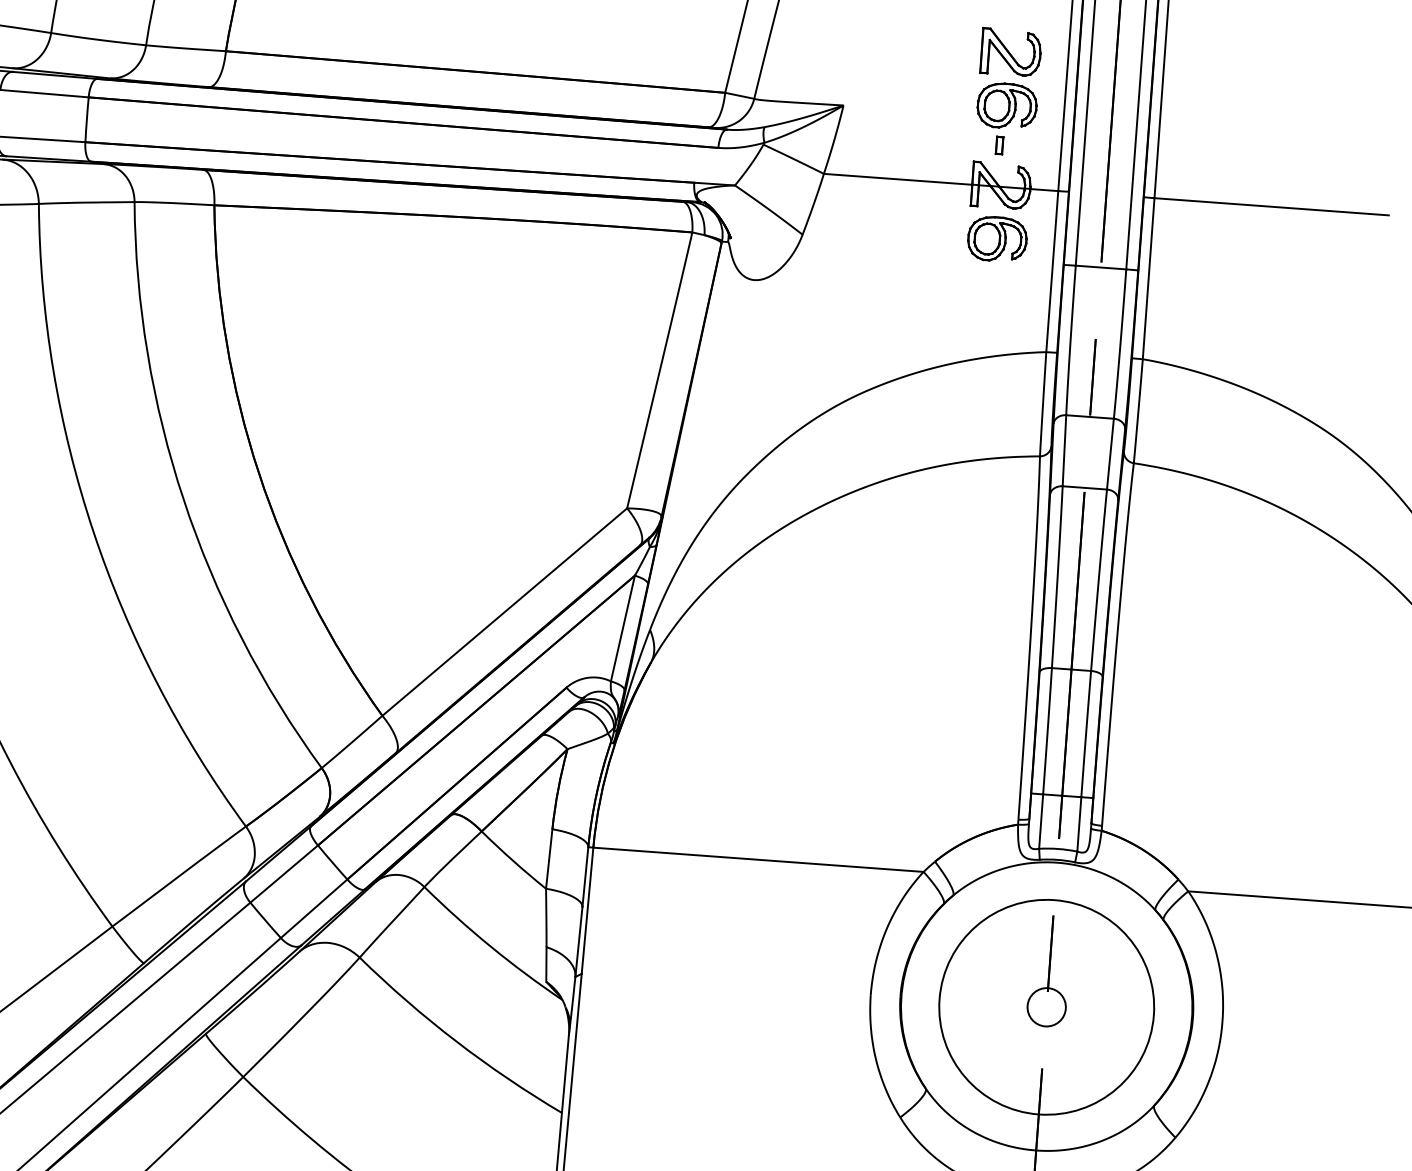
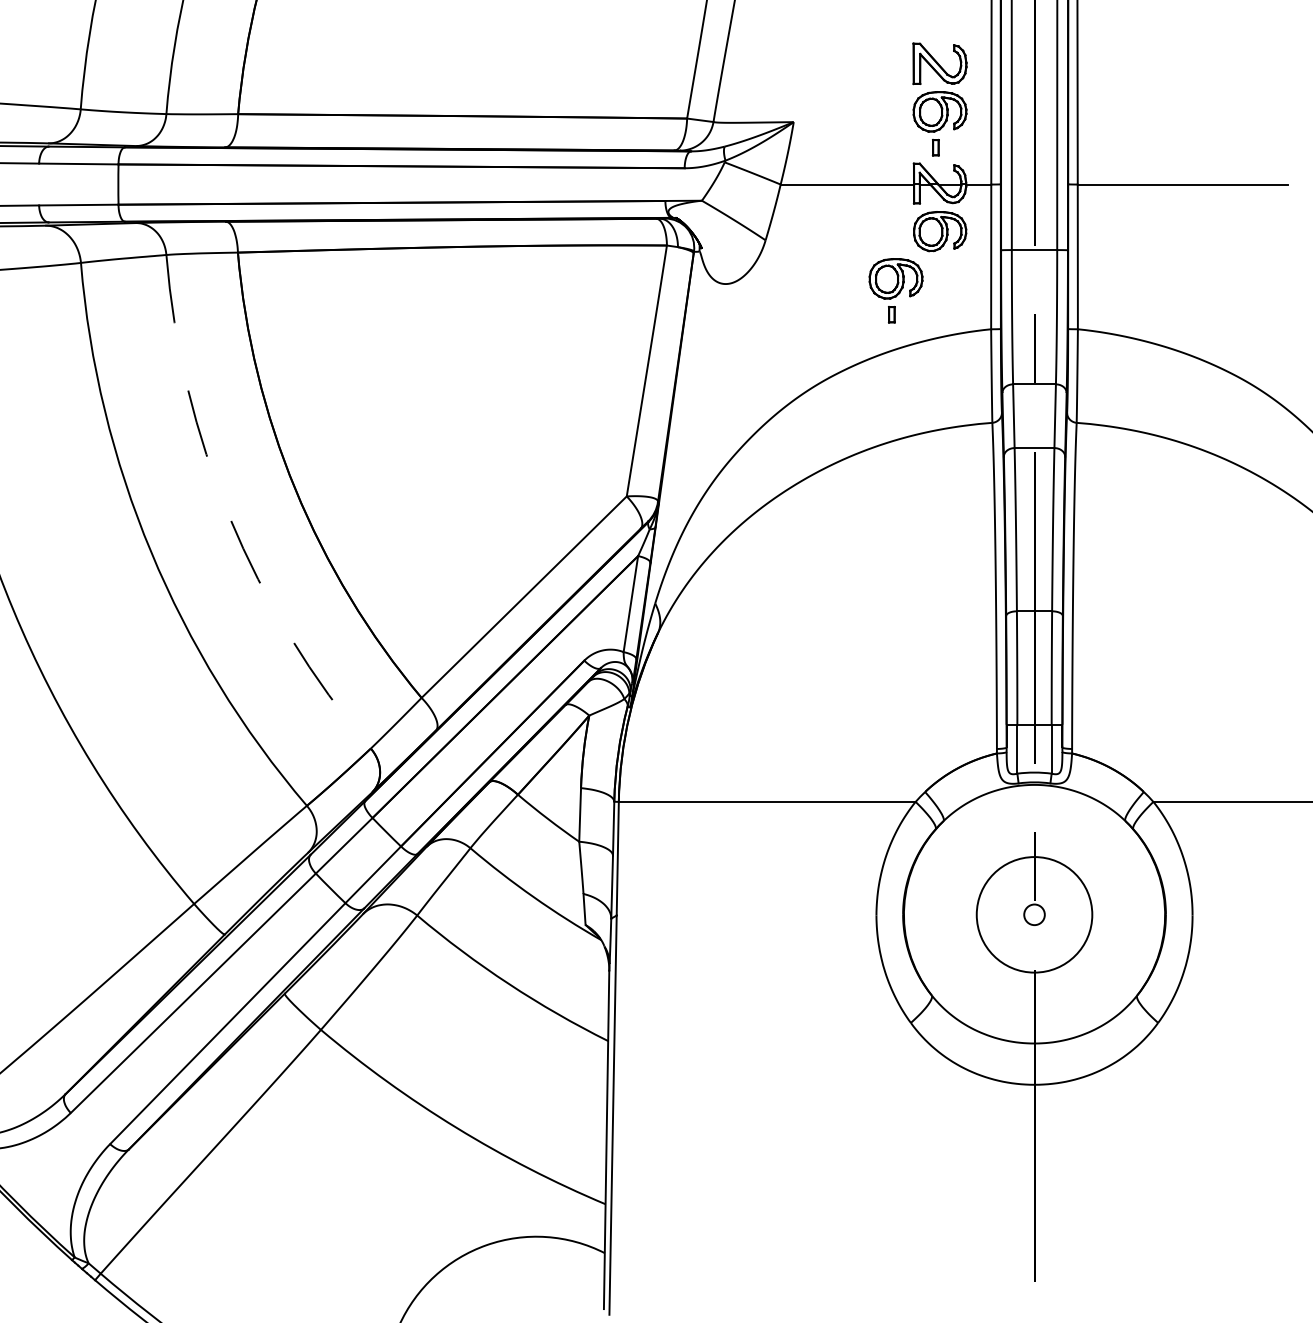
part: (943, 301) -> (895, 290), added
arc: (183, 499) -> (229, 517), solid -> dashed
circle: (1046, 1006) -> (1034, 914), size x0.6
circle: (1046, 1006) -> (1034, 914), size x0.6

